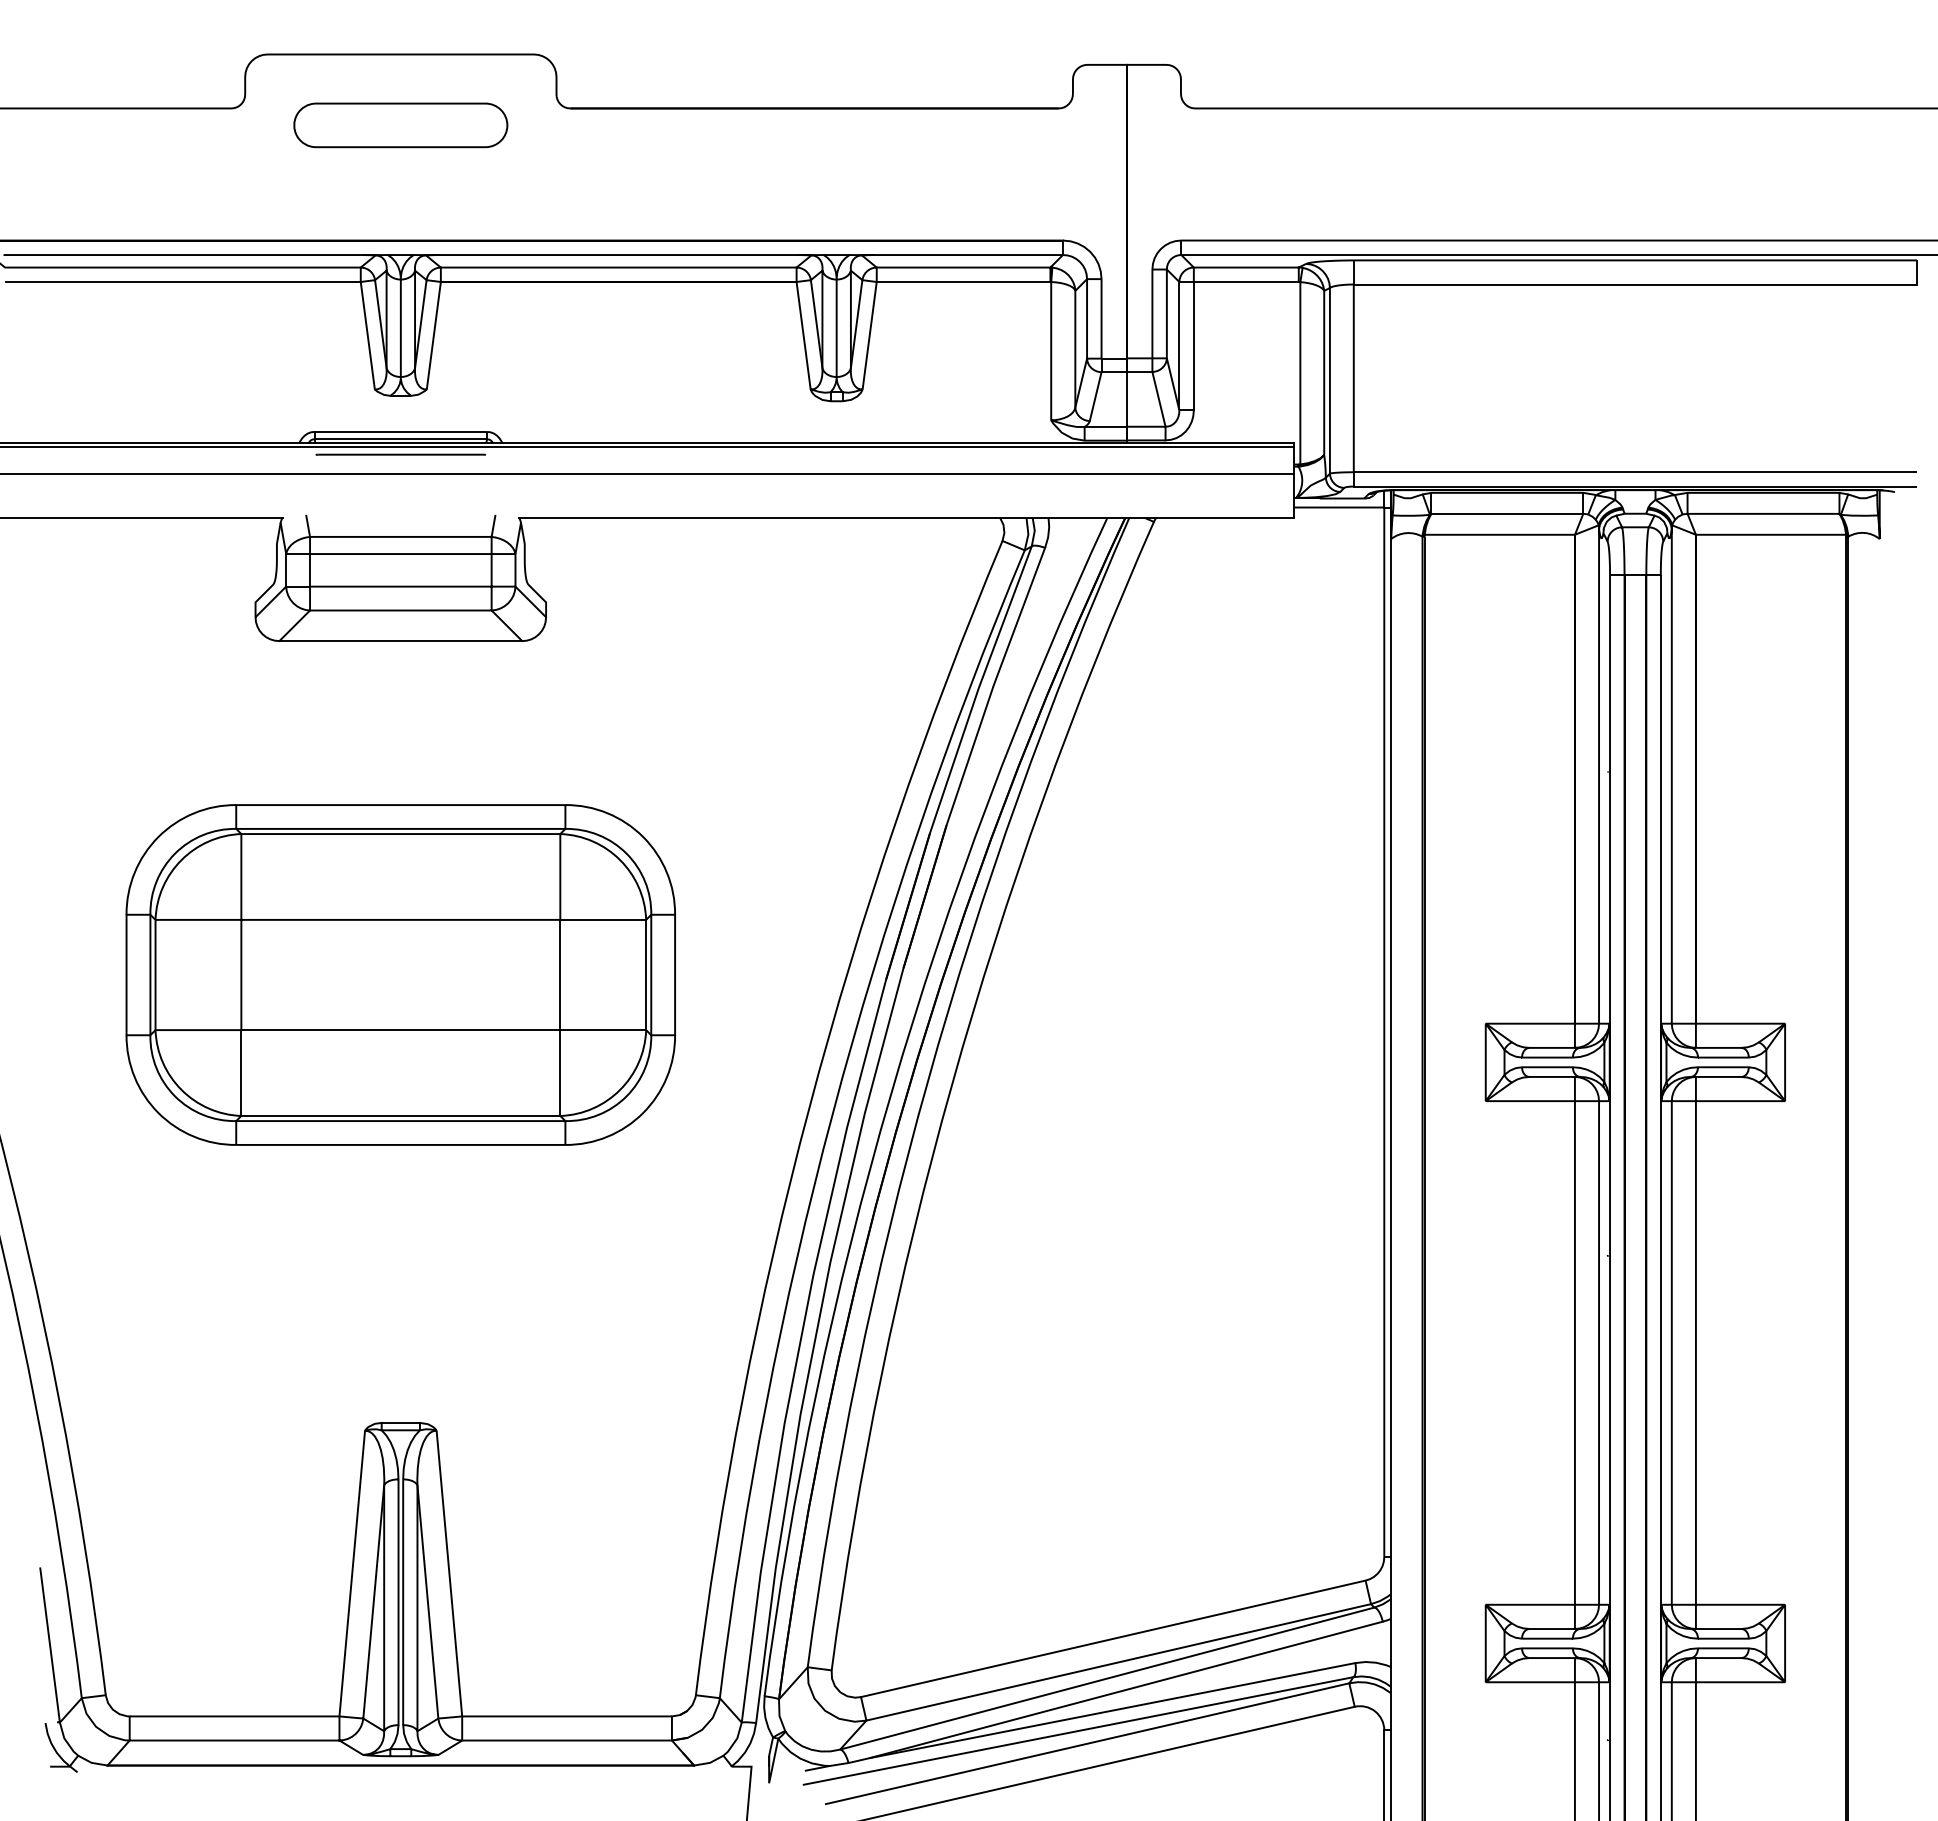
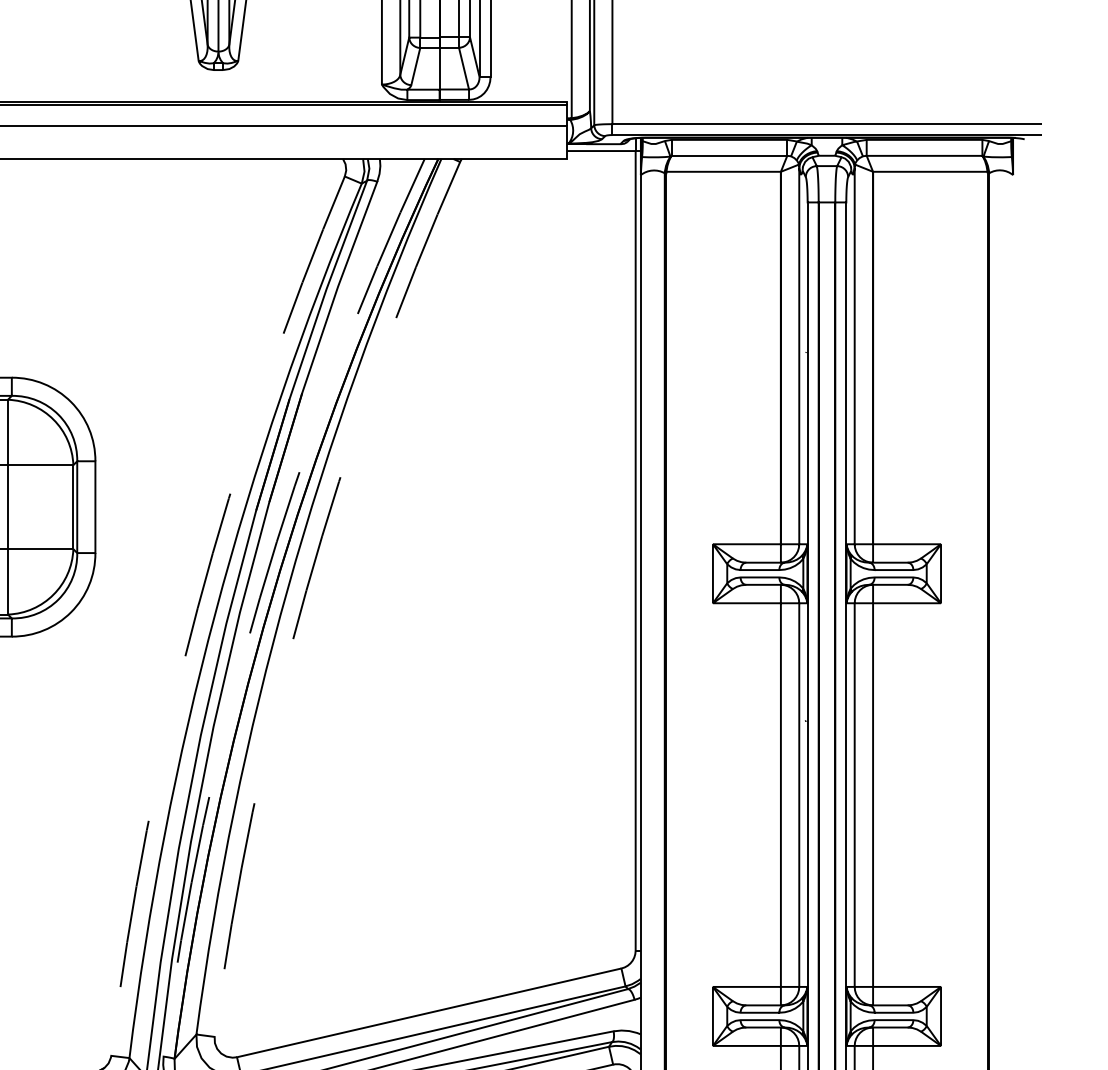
arc: (952, 1084) -> (306, 590), solid -> dashed
arc: (891, 1094) -> (260, 598), solid -> dashed
arc: (809, 1107) -> (197, 608), solid -> dashed

